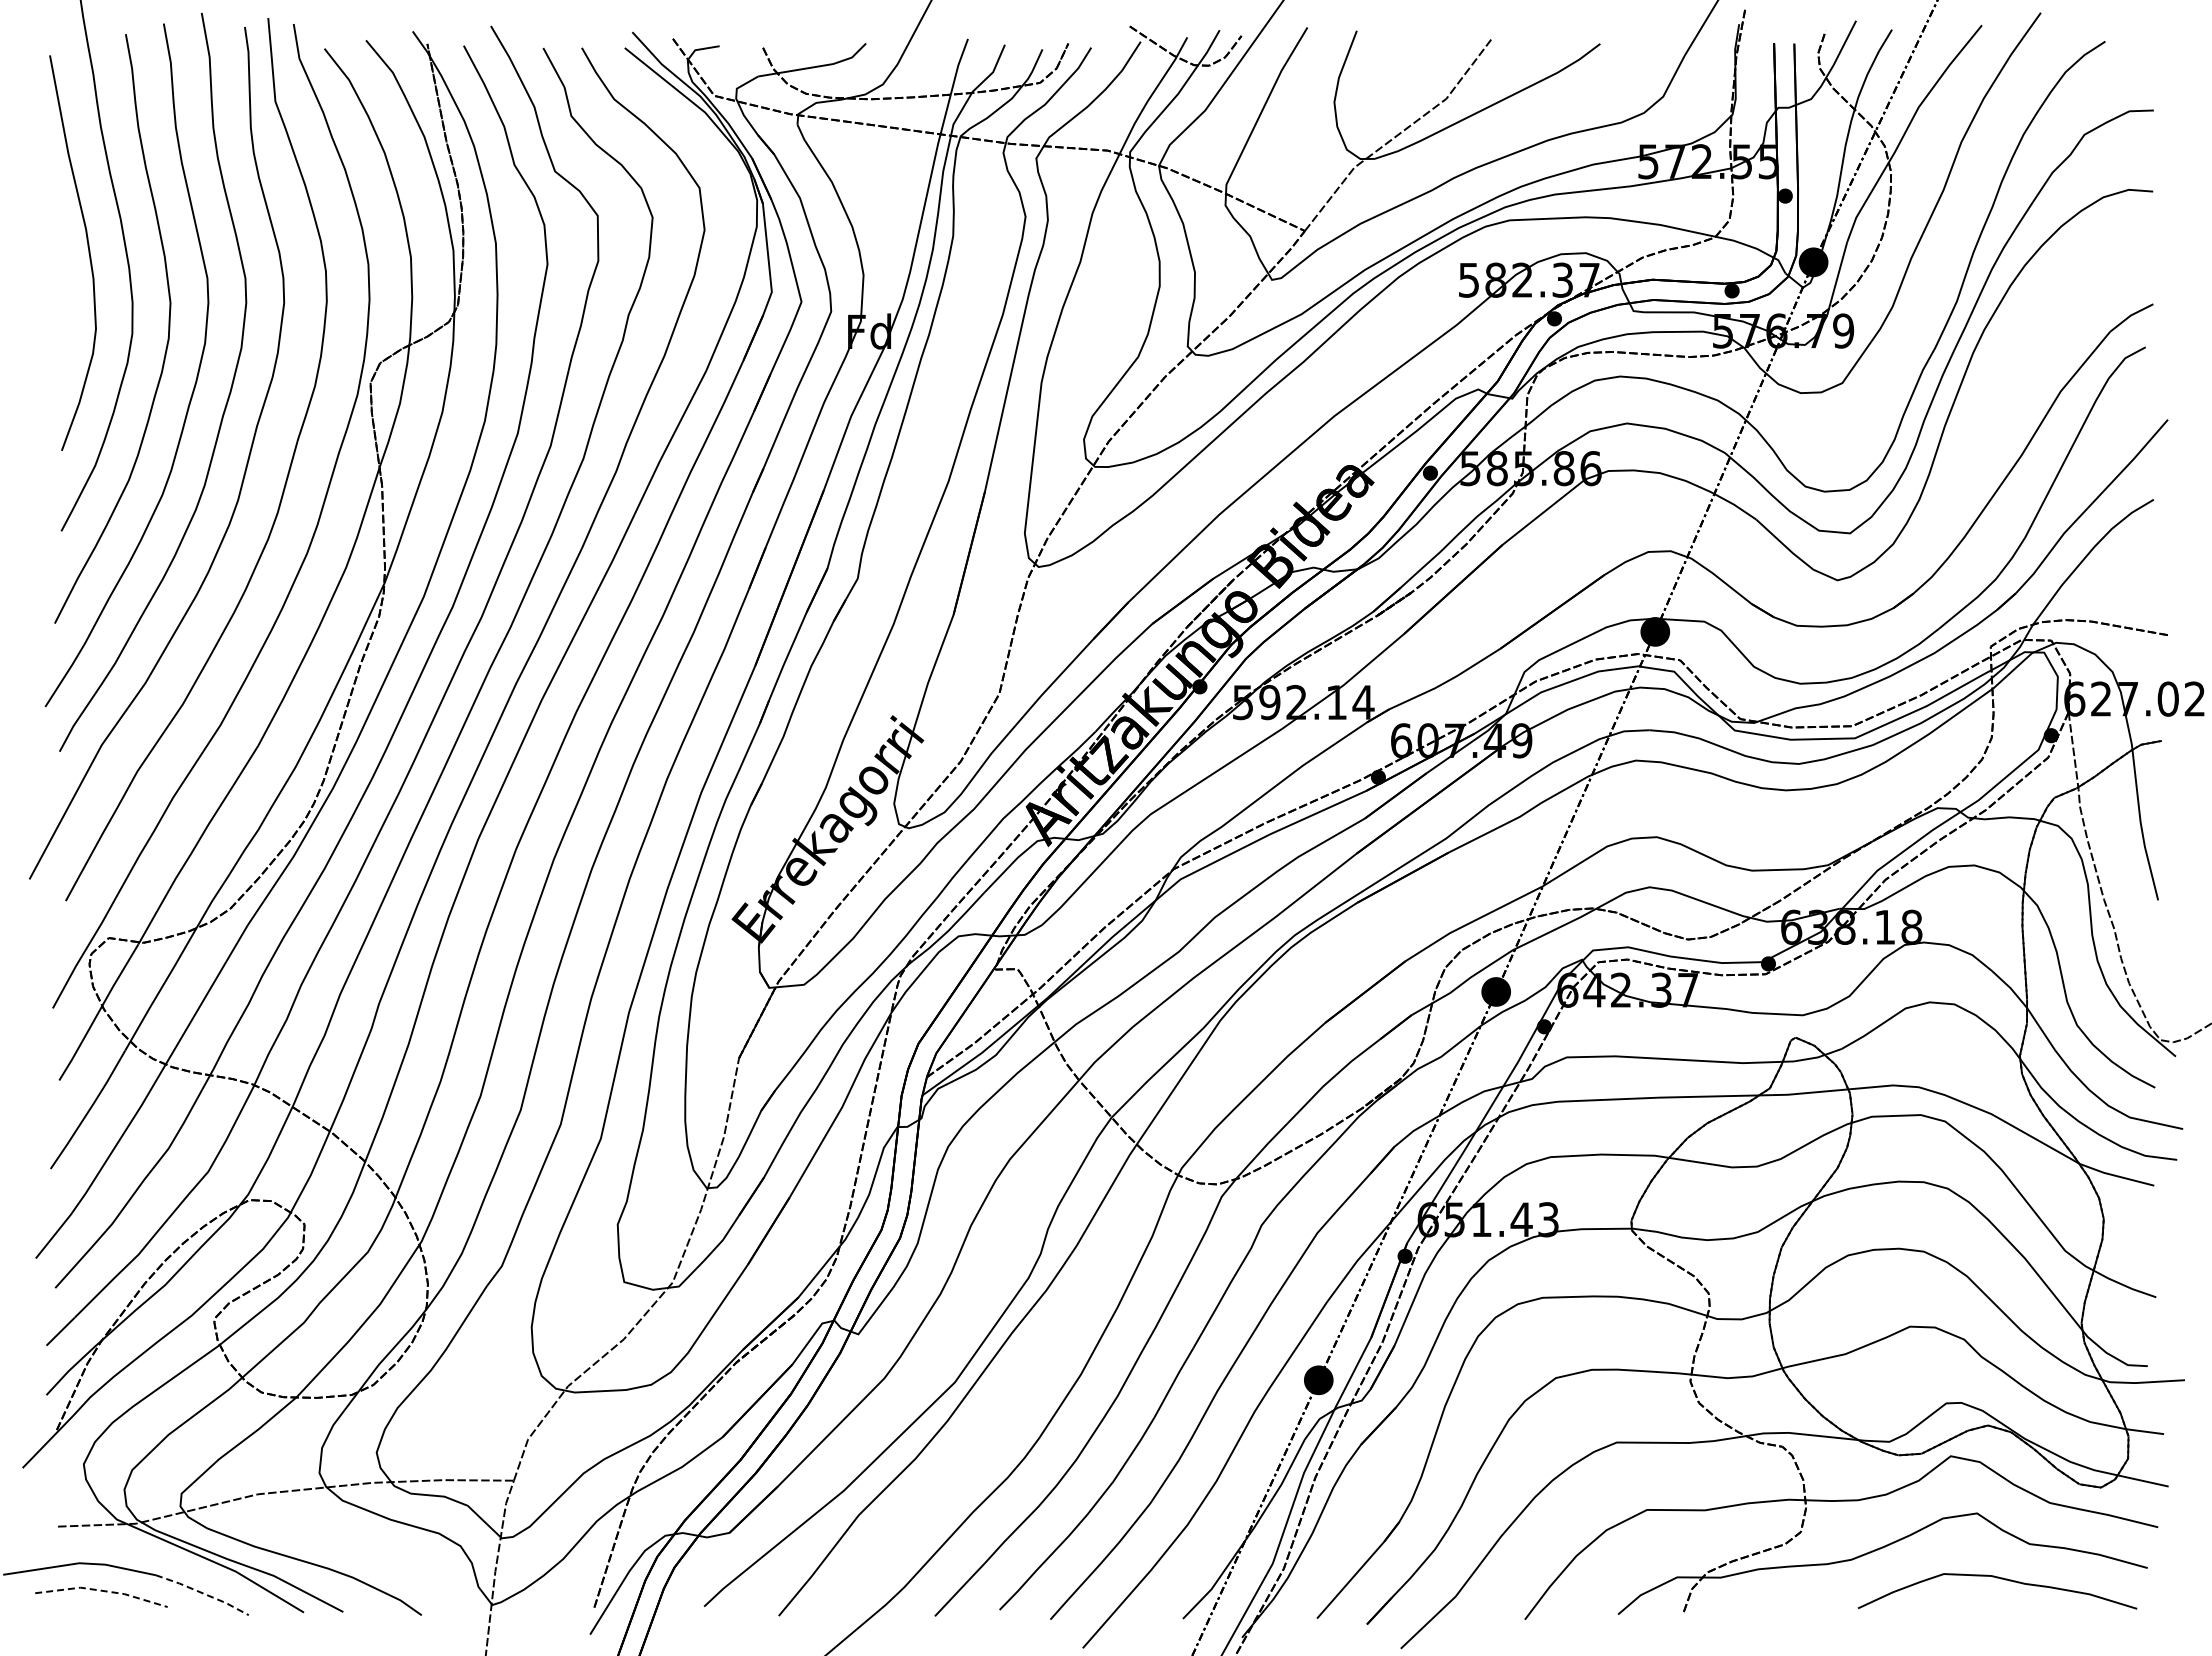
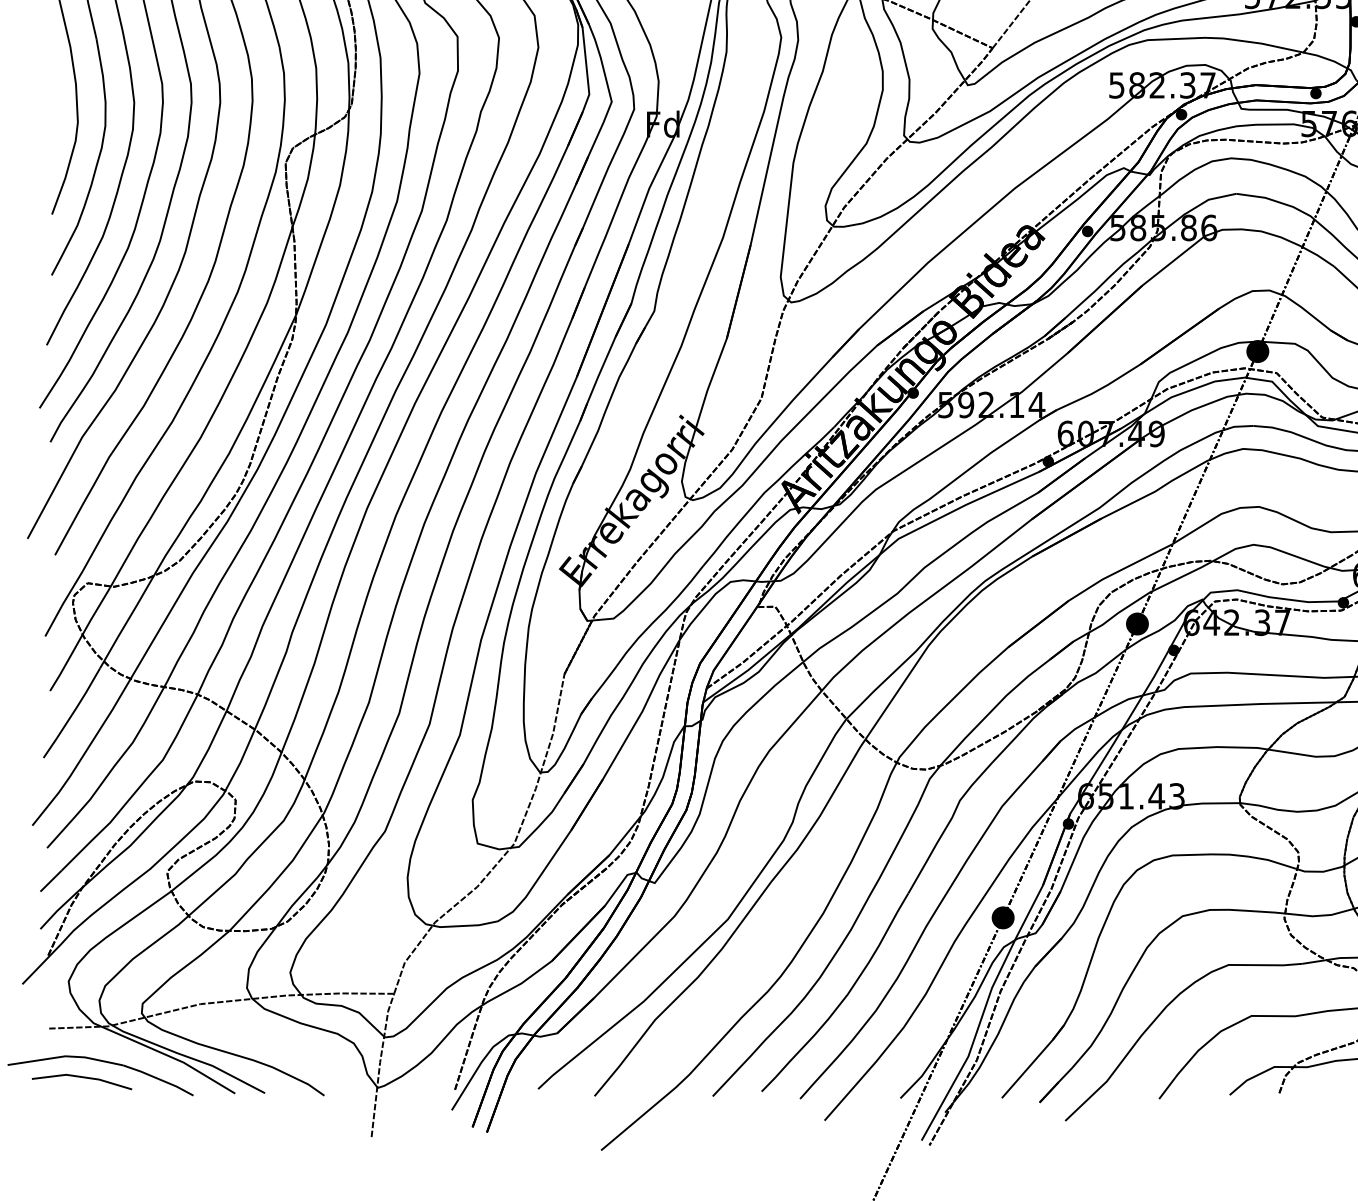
line: (102, 1590) -> (82, 1076), dashed -> solid
line: (203, 1593) -> (159, 1079), dashed -> solid

